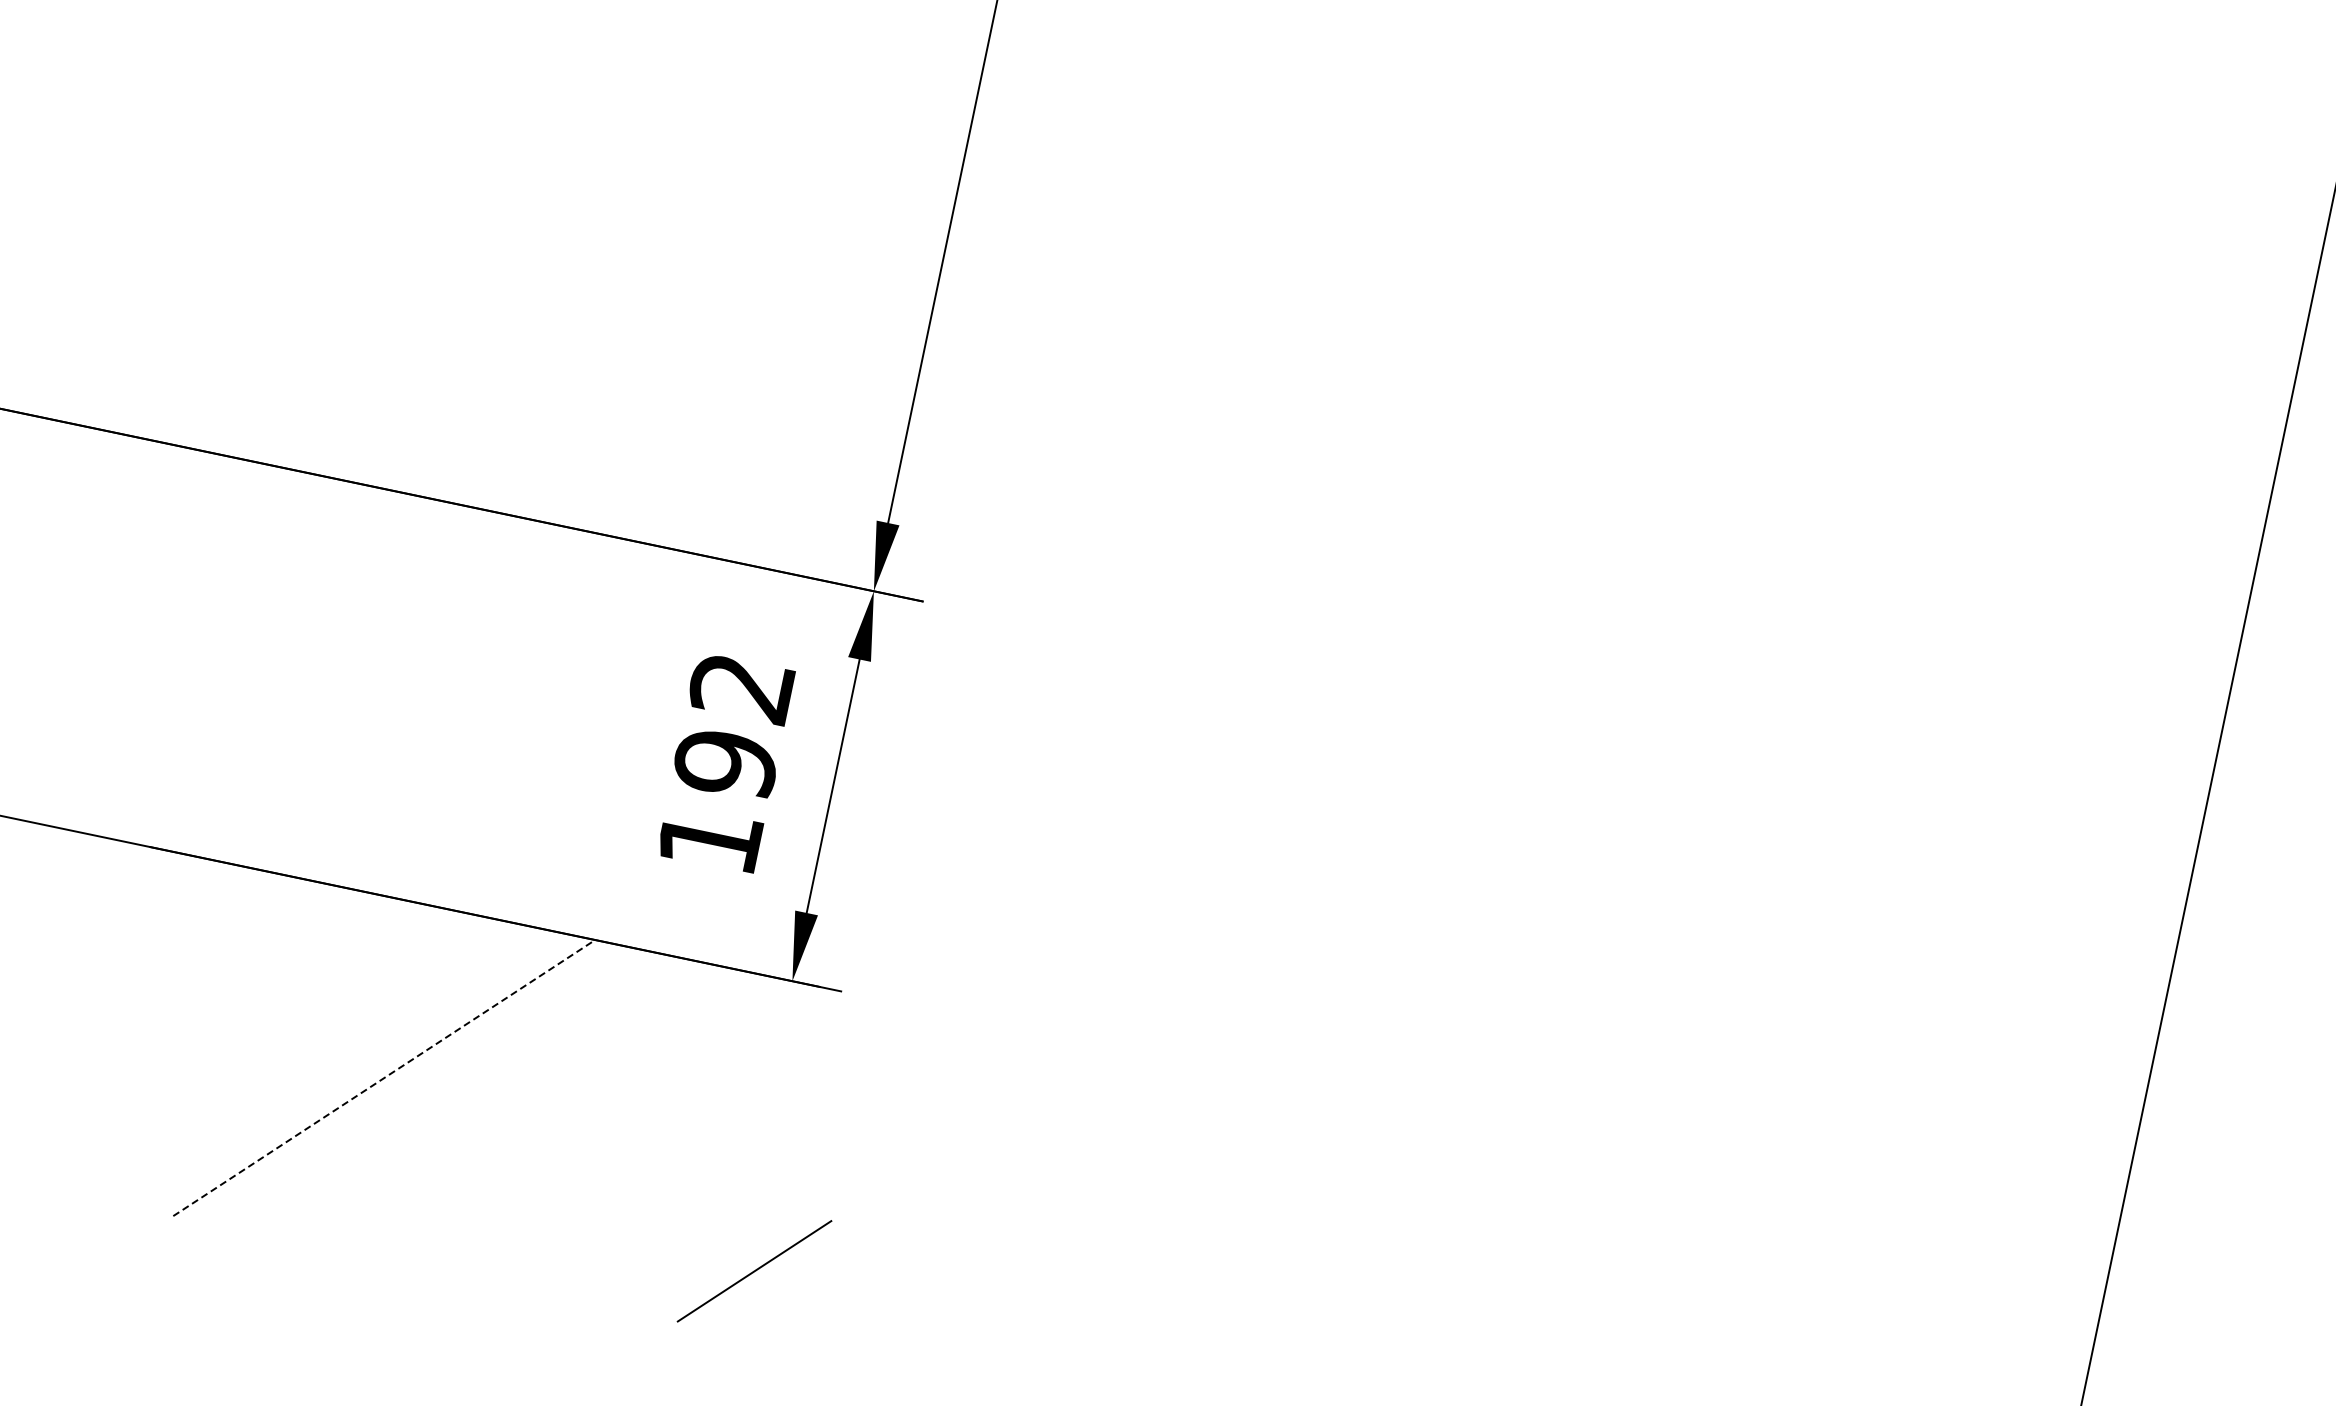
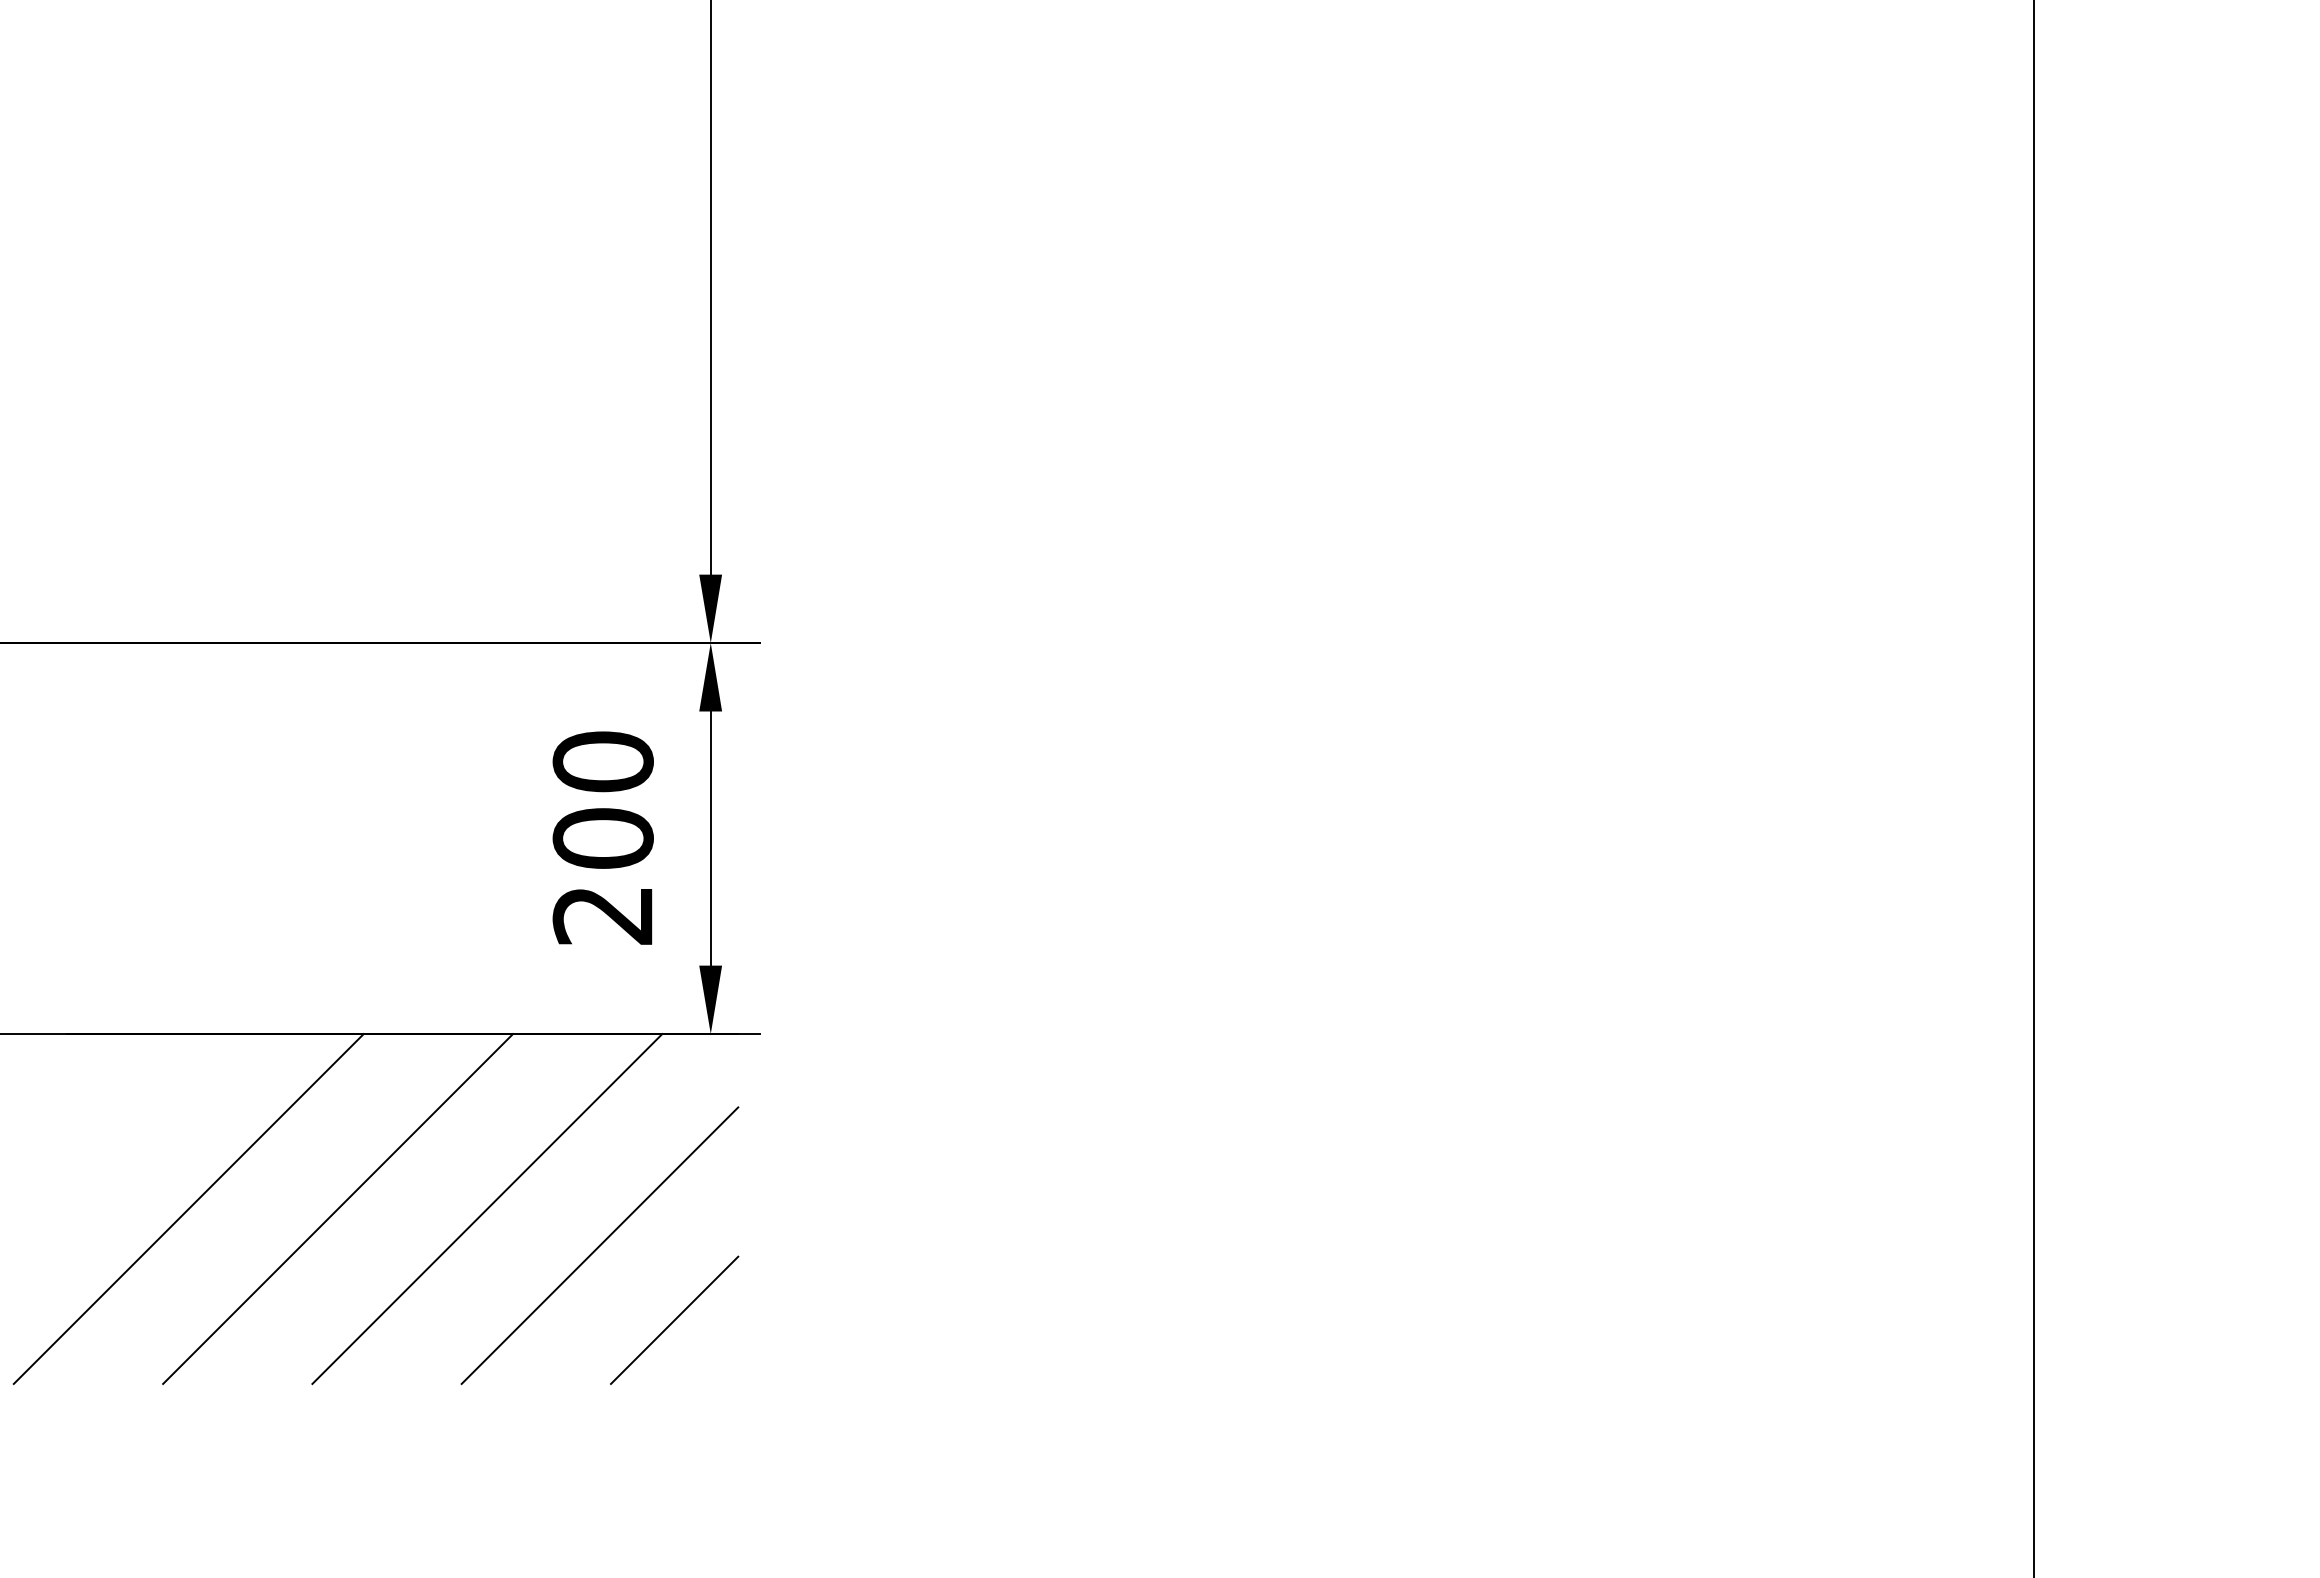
text: (725, 762) -> (602, 837), 192 -> 200
line: (235, 1046) -> (188, 1208), added
line: (384, 1077) -> (338, 1208), dashed -> solid
line: (533, 1108) -> (487, 1208), added
line: (637, 1168) -> (599, 1245), added
line: (754, 1270) -> (674, 1319), moved

